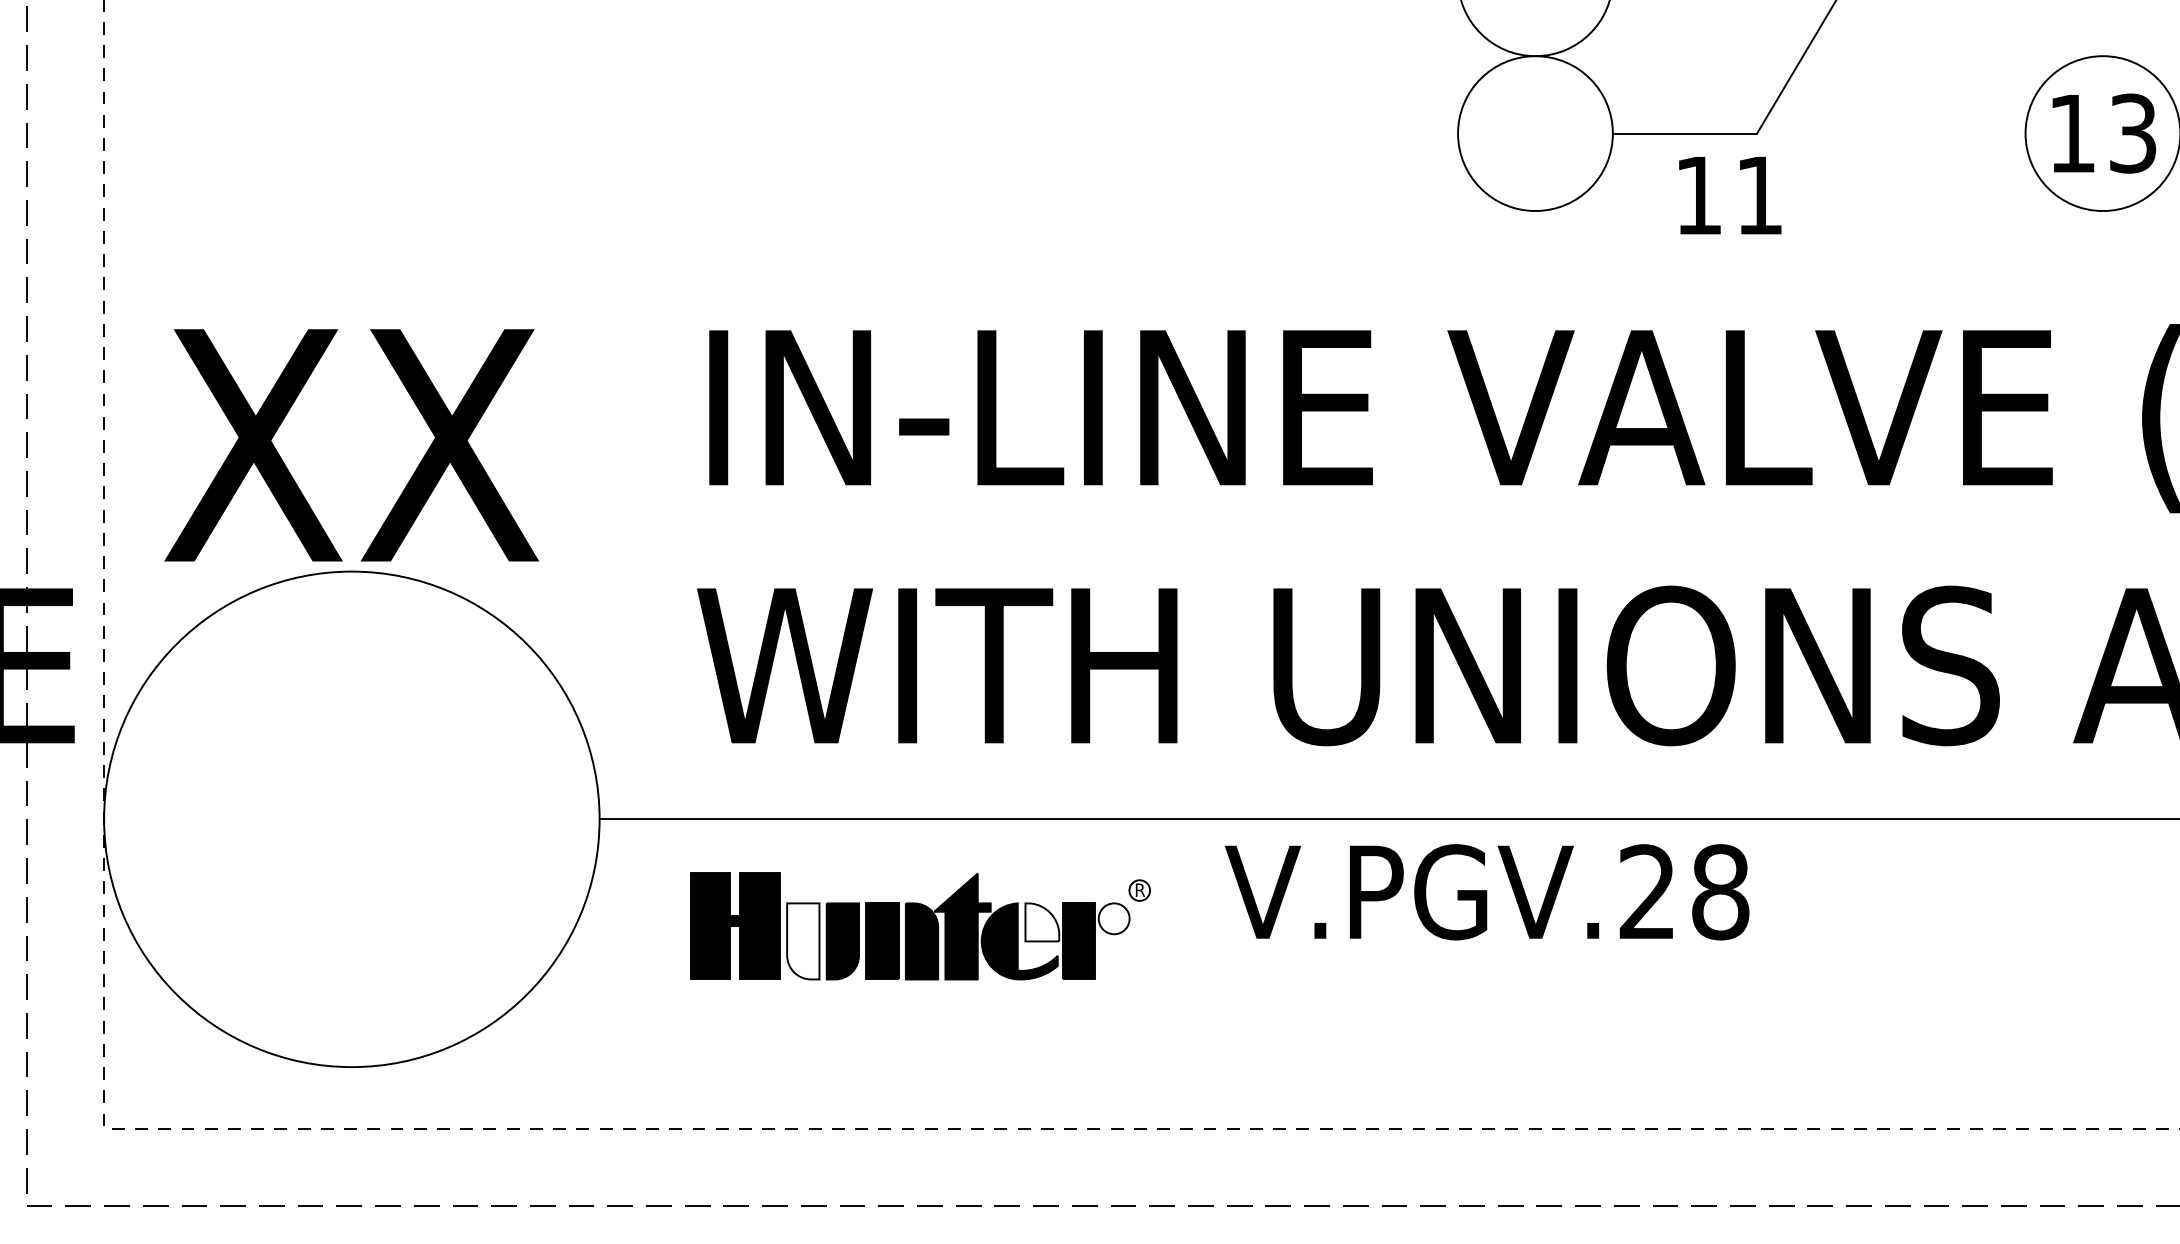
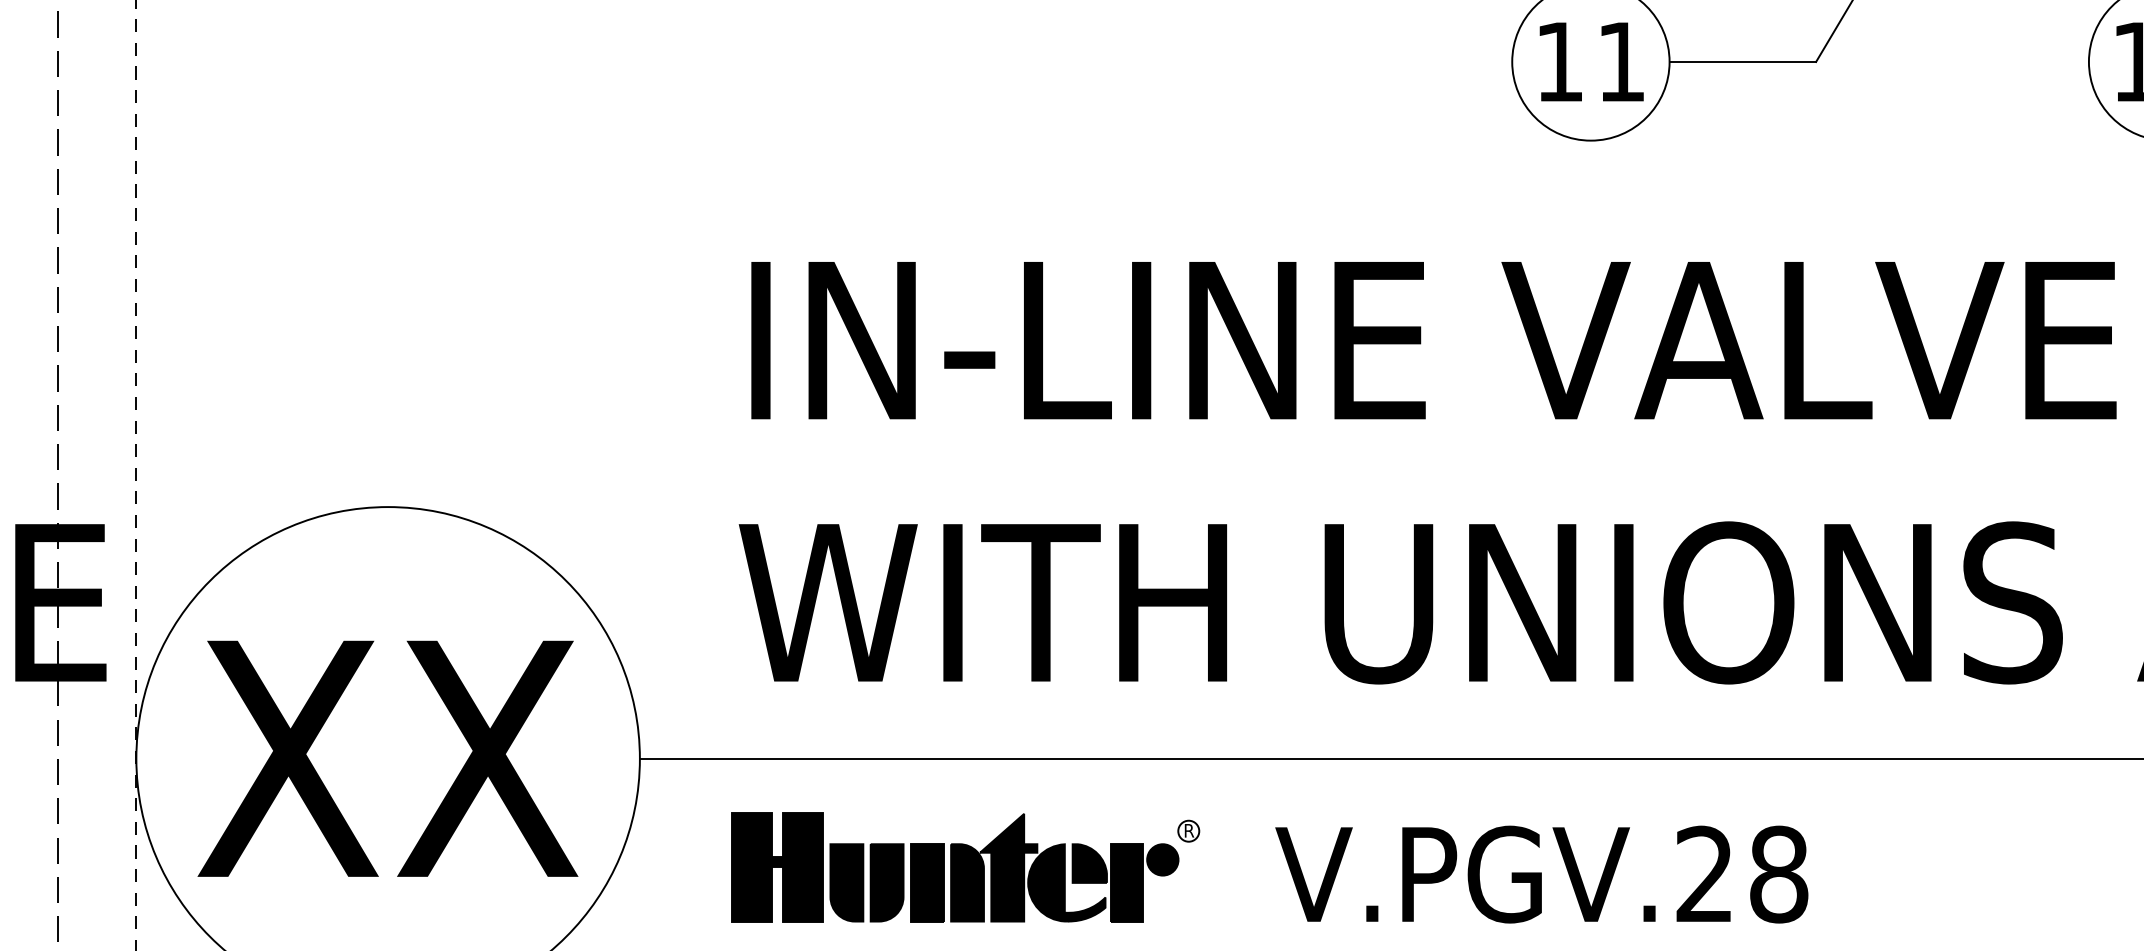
text: (1730, 195) -> (1591, 61), moved
text: (351, 445) -> (387, 758), moved
text: (1487, 892) -> (1542, 874), moved
fill: (1113, 918) -> (1162, 859), added
fill: (1042, 922) -> (1089, 863), added
fill: (803, 941) -> (847, 882), added

